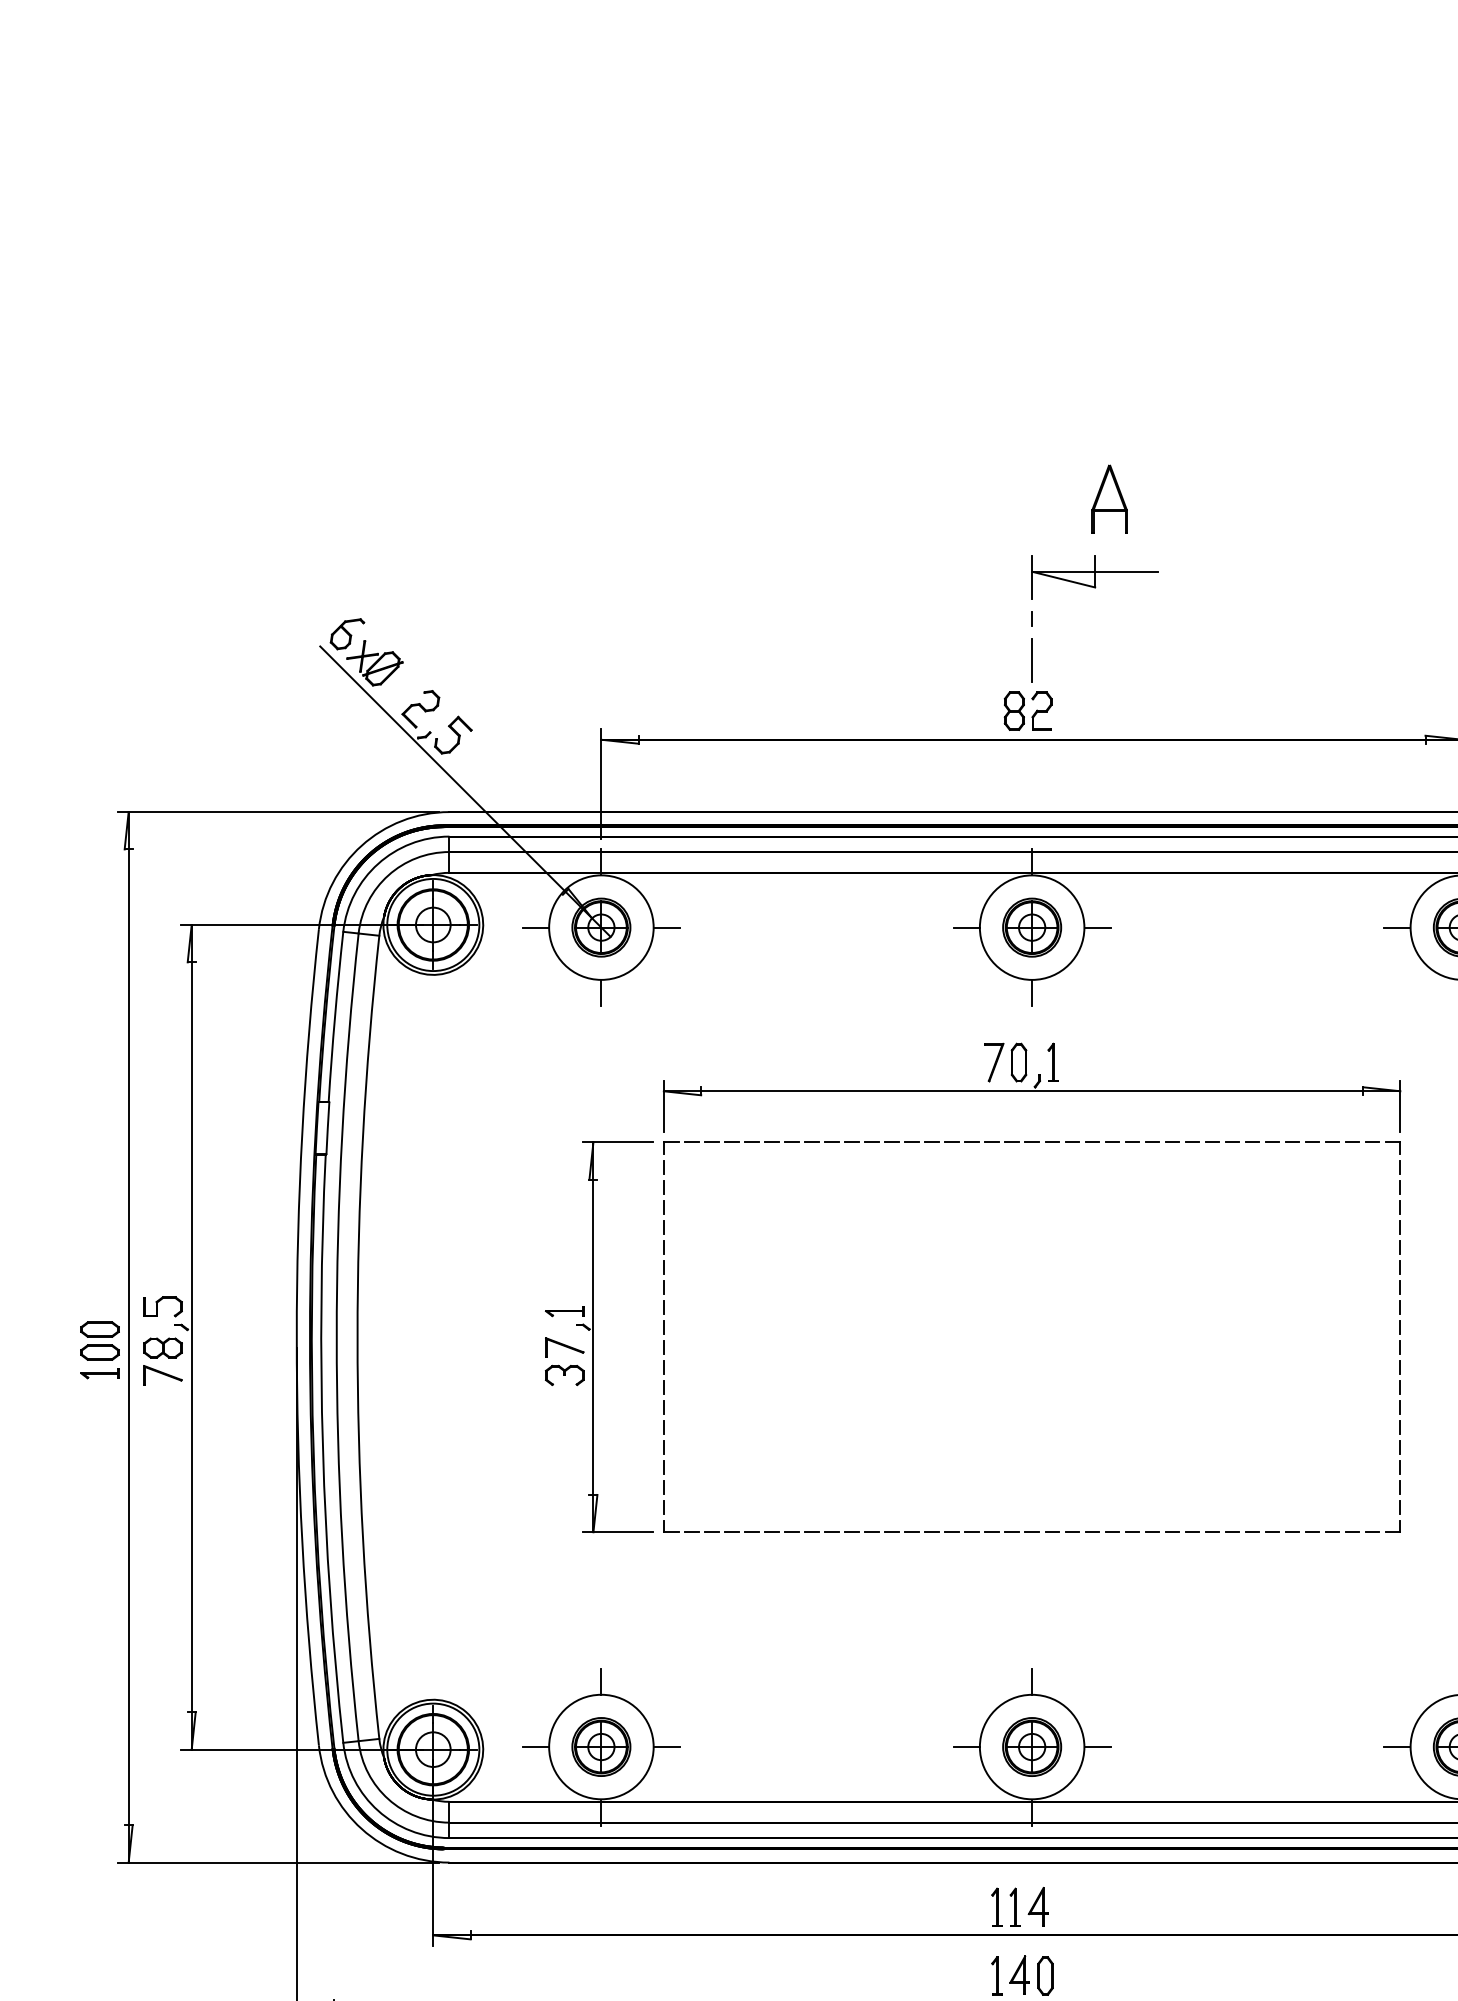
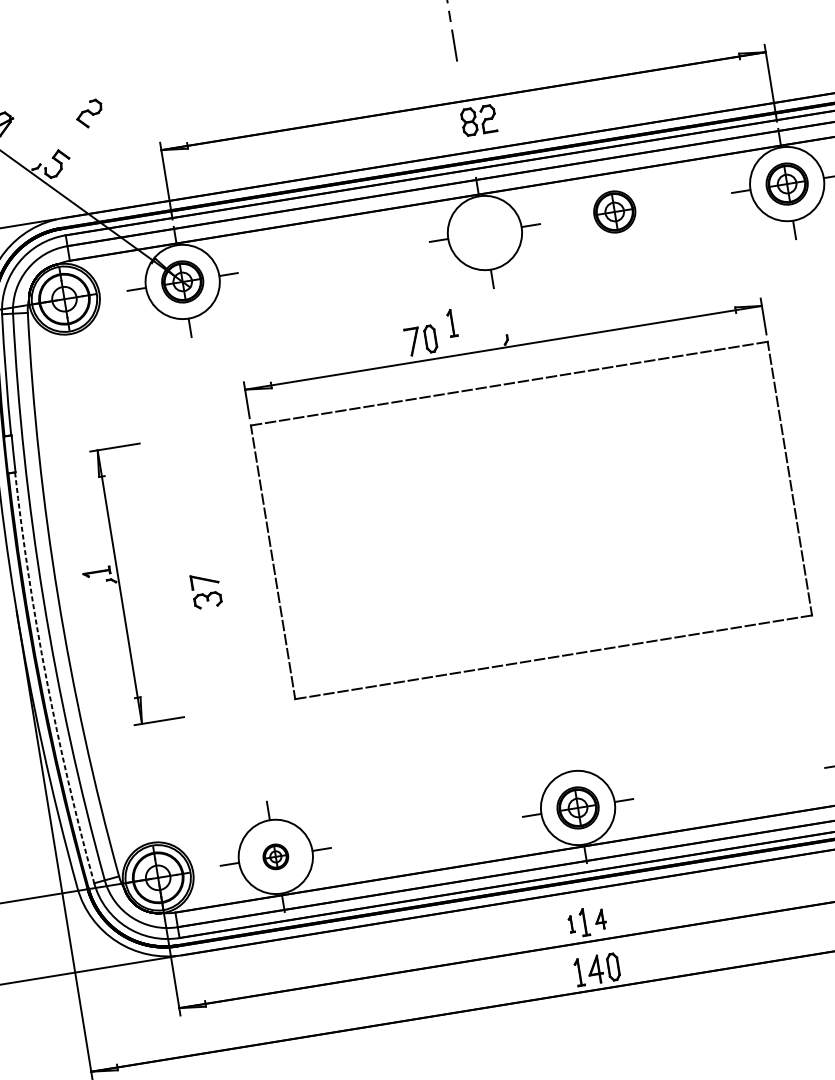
part: (420, 709) -> (89, 114), moved
part: (1027, 710) -> (478, 120), moved
part: (1032, 927) -> (614, 211), moved
part: (1052, 1061) -> (451, 322), moved
part: (1005, 1062) -> (421, 340), moved
part: (599, 1337) -> (124, 586), moved
arc: (322, 1449) -> (46, 679), solid -> dashed
line: (1032, 1681) -> (570, 761), removed
part: (601, 1746) -> (275, 856), size x0.6
part: (996, 1906) -> (571, 923), size x0.6
part: (1037, 1906) -> (599, 919), size x0.7

